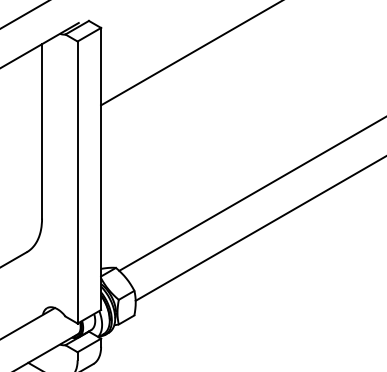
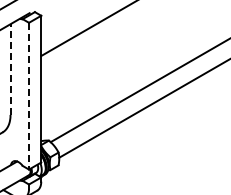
line: (42, 131) -> (10, 69), solid -> dashed
line: (78, 183) -> (29, 96), solid -> dashed

